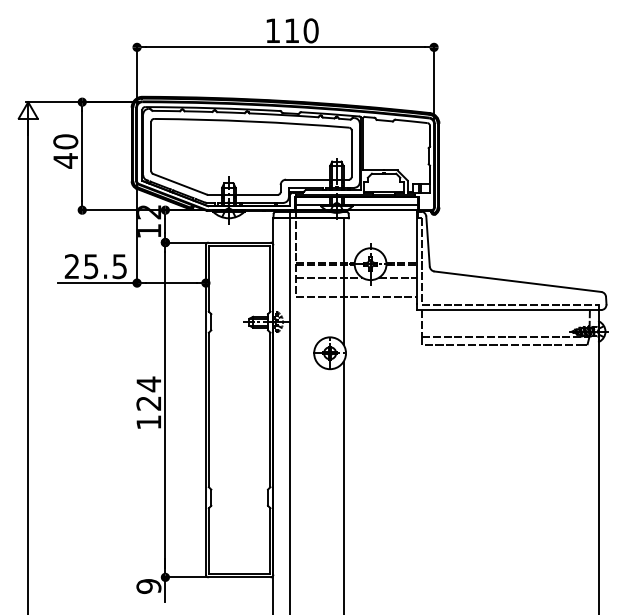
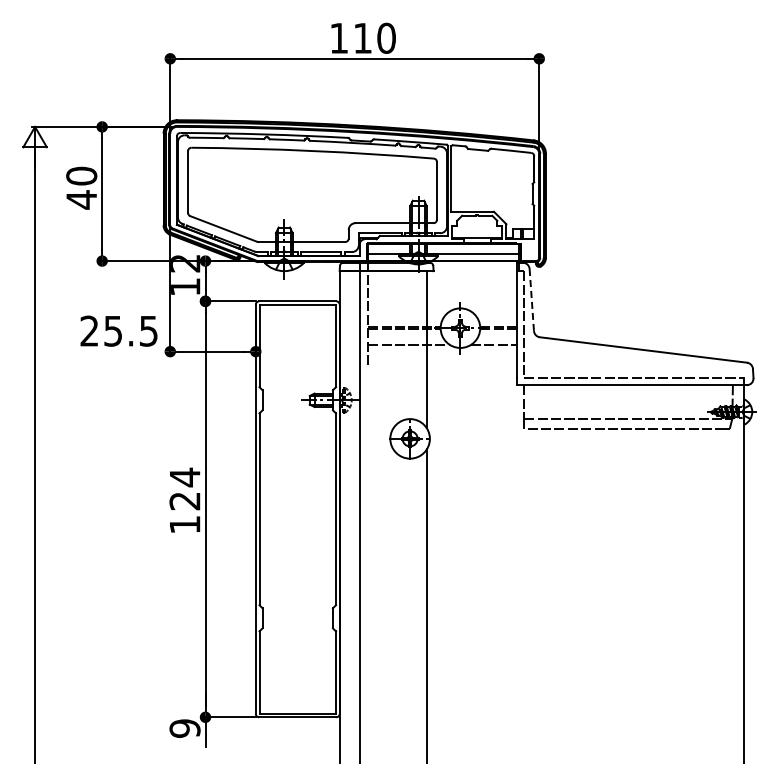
line: (427, 241) -> (531, 300), solid -> dashed
line: (97, 282) -> (121, 351), removed
line: (356, 296) -> (442, 368), removed

